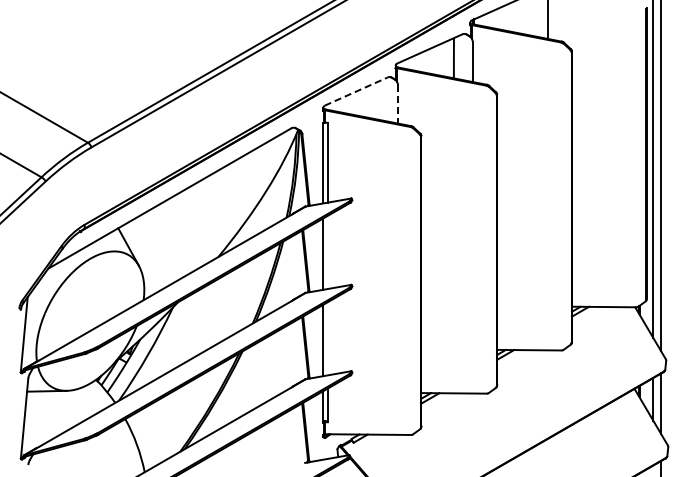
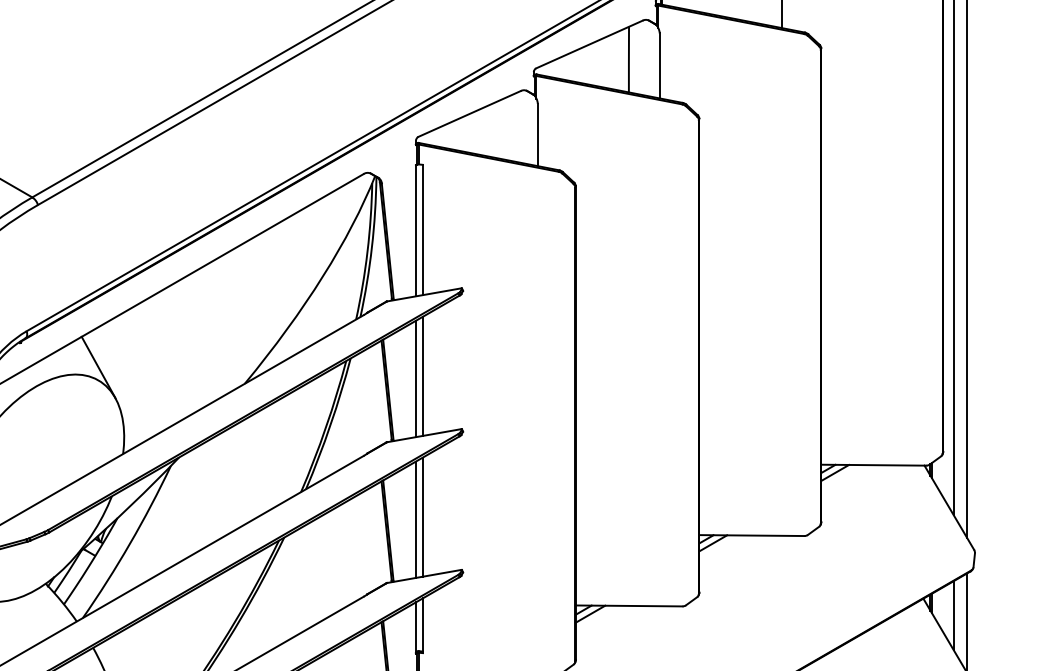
line: (356, 91) -> (470, 113), dashed -> solid
line: (398, 104) -> (538, 135), dashed -> solid
line: (327, 252) -> (422, 376), added
line: (327, 338) -> (422, 516), added

